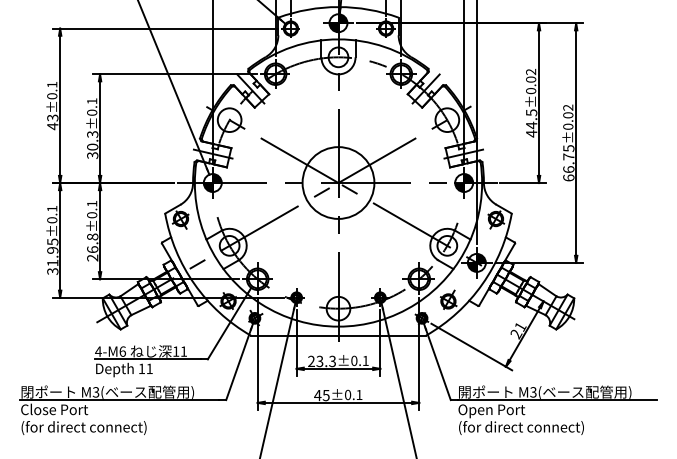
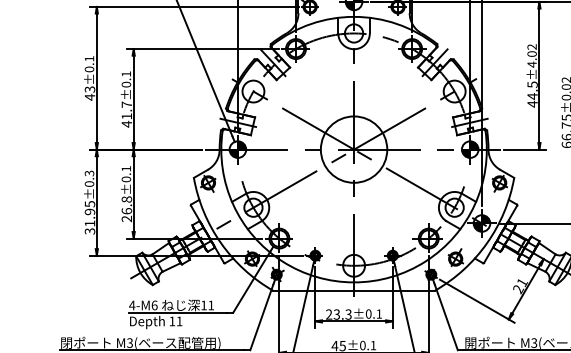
text: (531, 90) -> (532, 64), ±0.02 -> ±4.02
text: (92, 145) -> (126, 114), 30.3 -> 41.7
text: (52, 208) -> (89, 173), ±0.1 -> ±0.3

